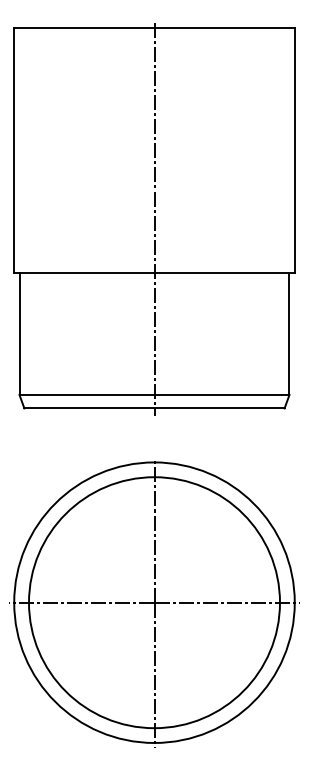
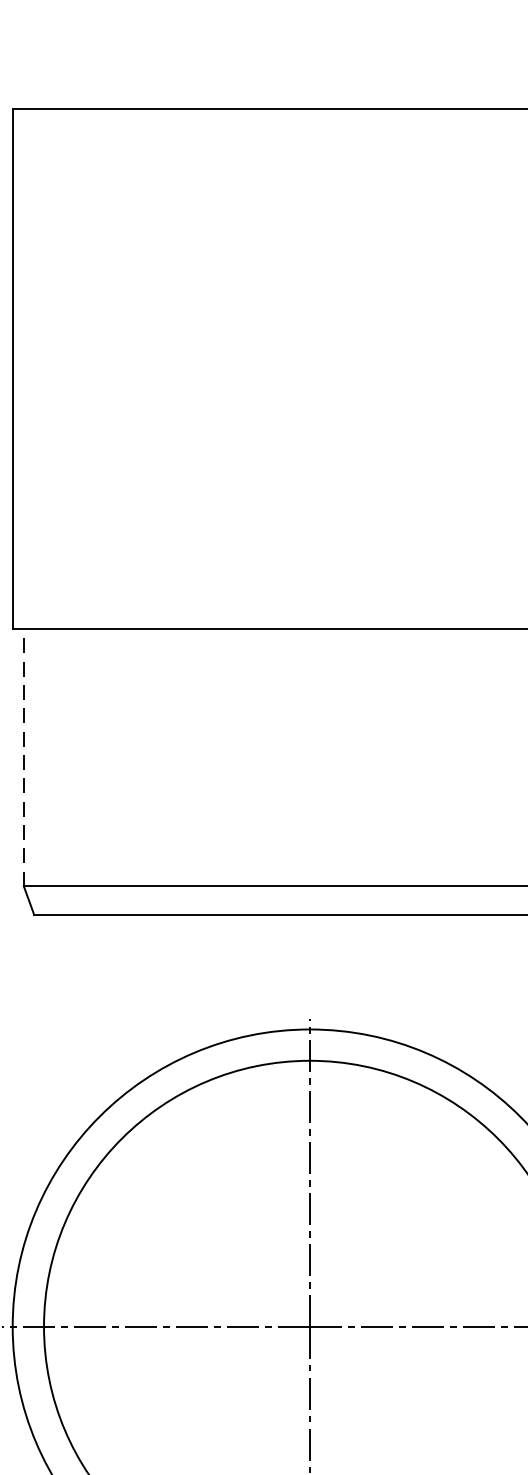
line: (154, 219) -> (309, 514), removed
line: (19, 334) -> (23, 758), solid -> dashed

